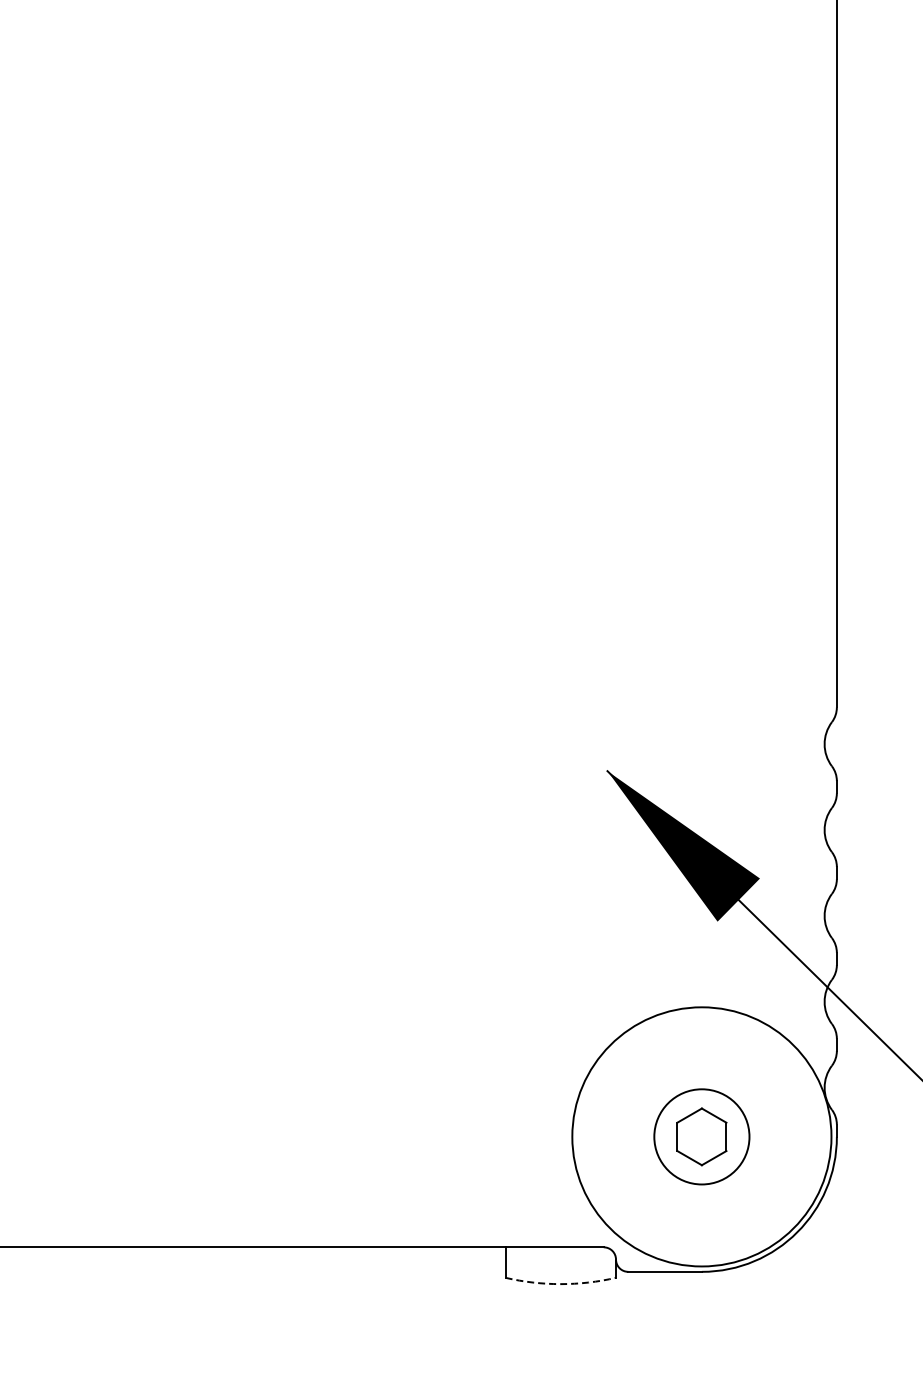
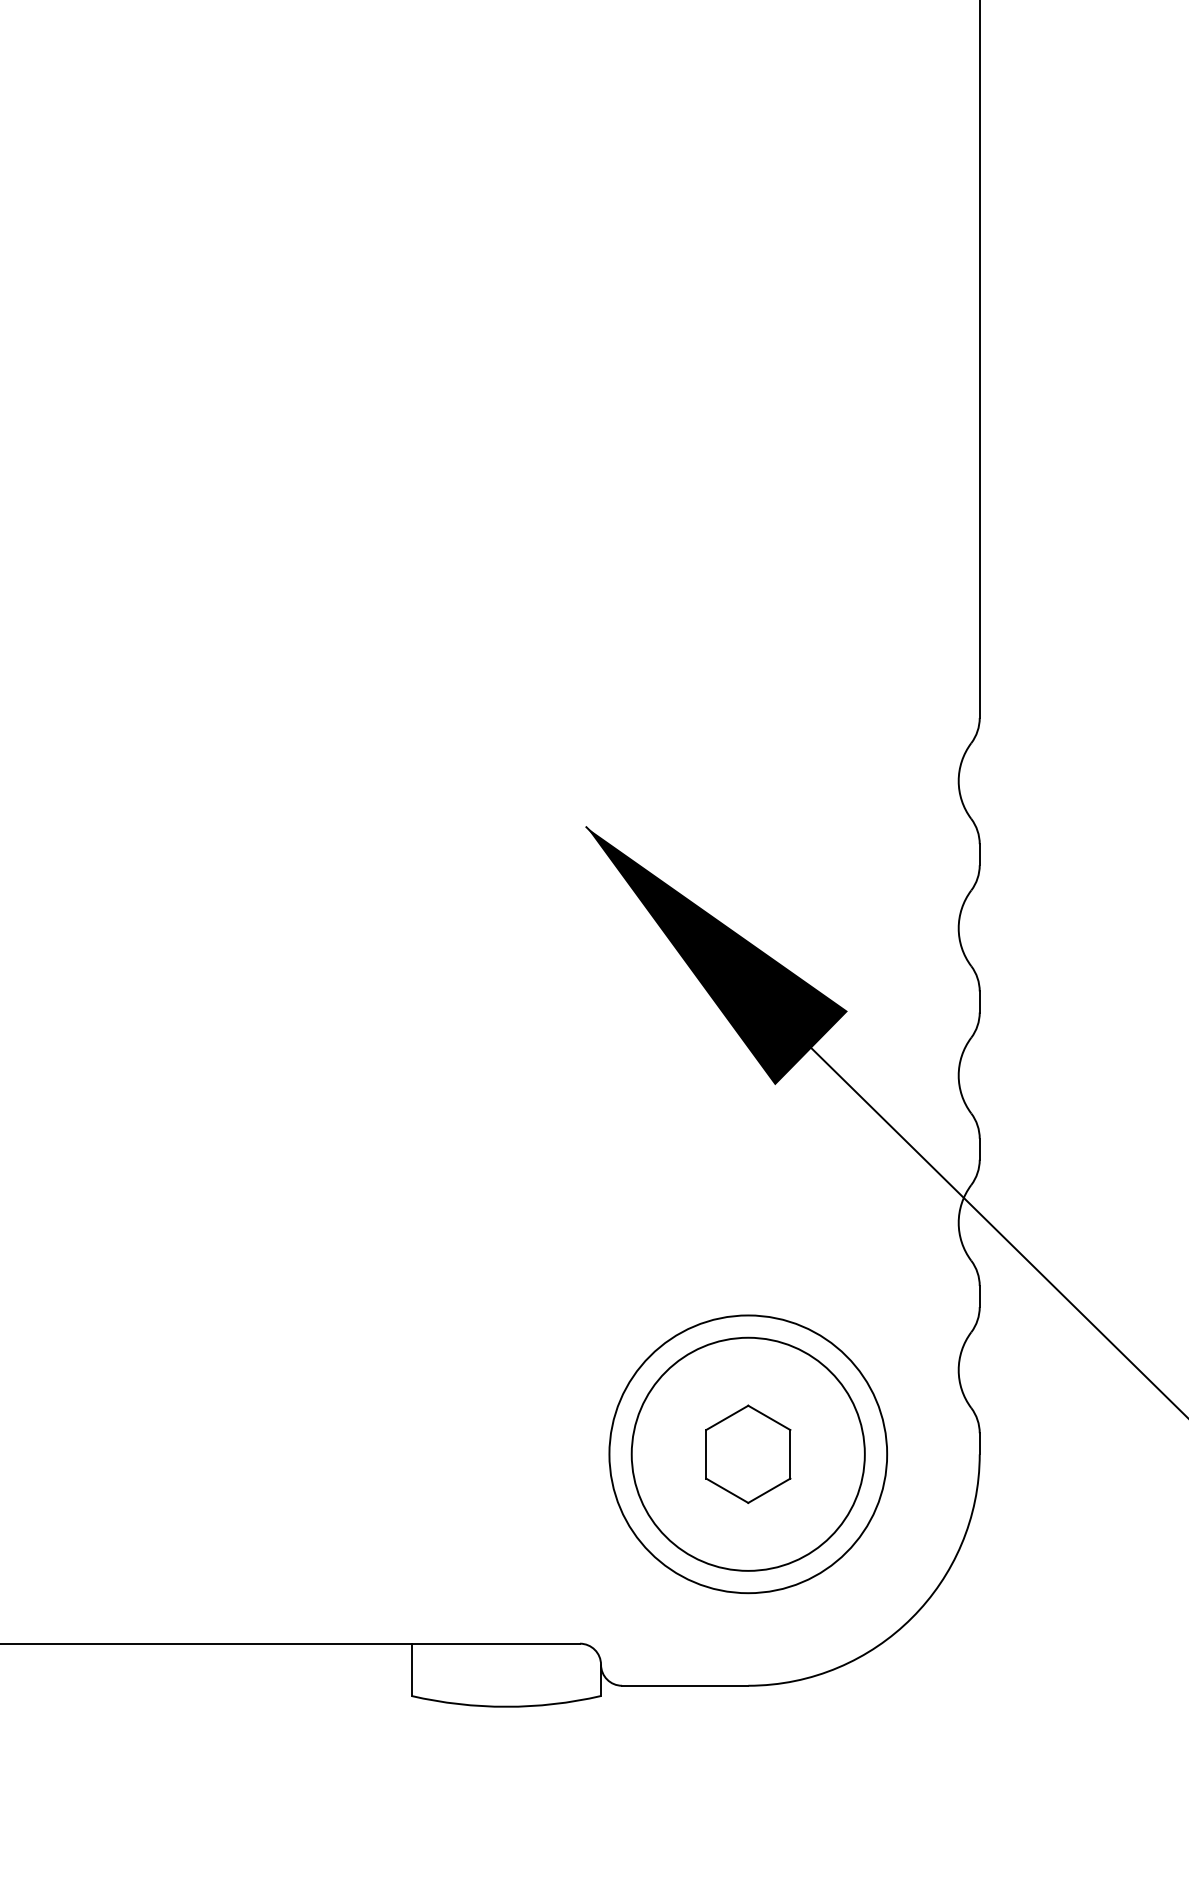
circle: (701, 1136) -> (747, 1453), size x0.62
circle: (701, 1136) -> (747, 1453), size x1.43
arc: (560, 1284) -> (505, 1707), dashed -> solid

